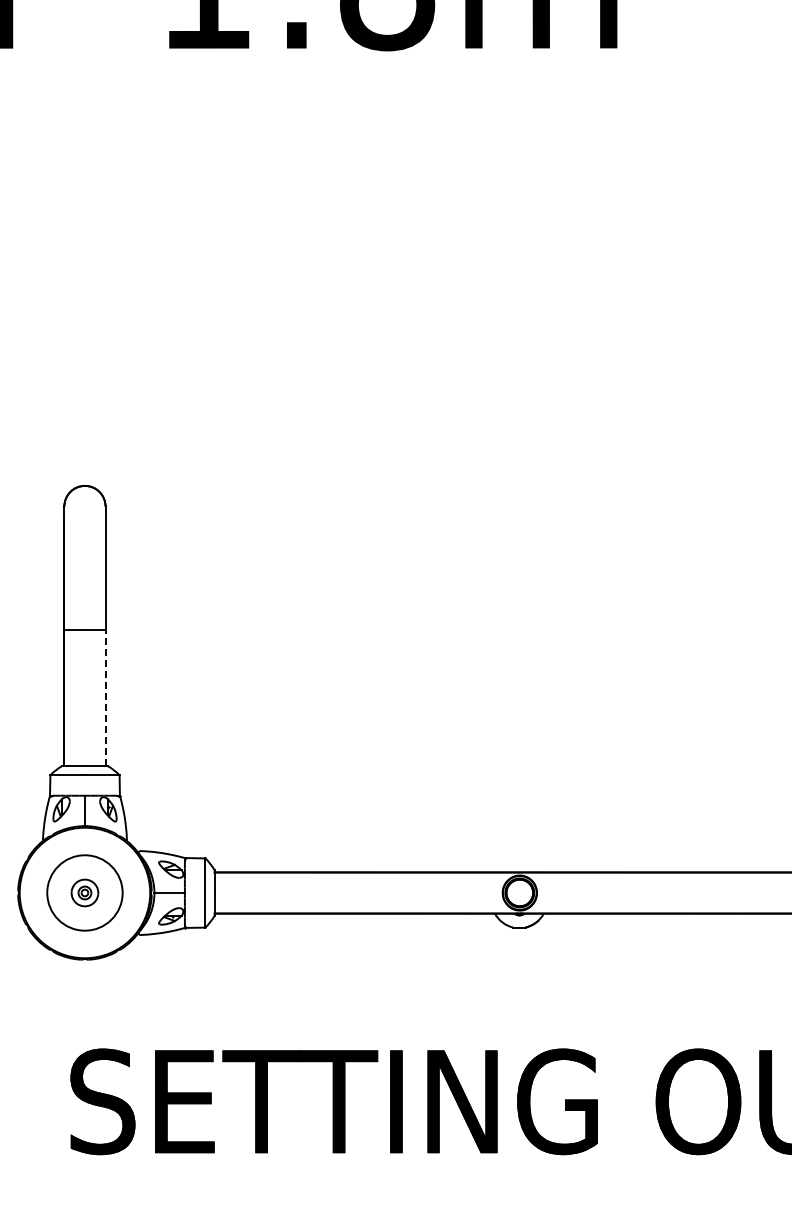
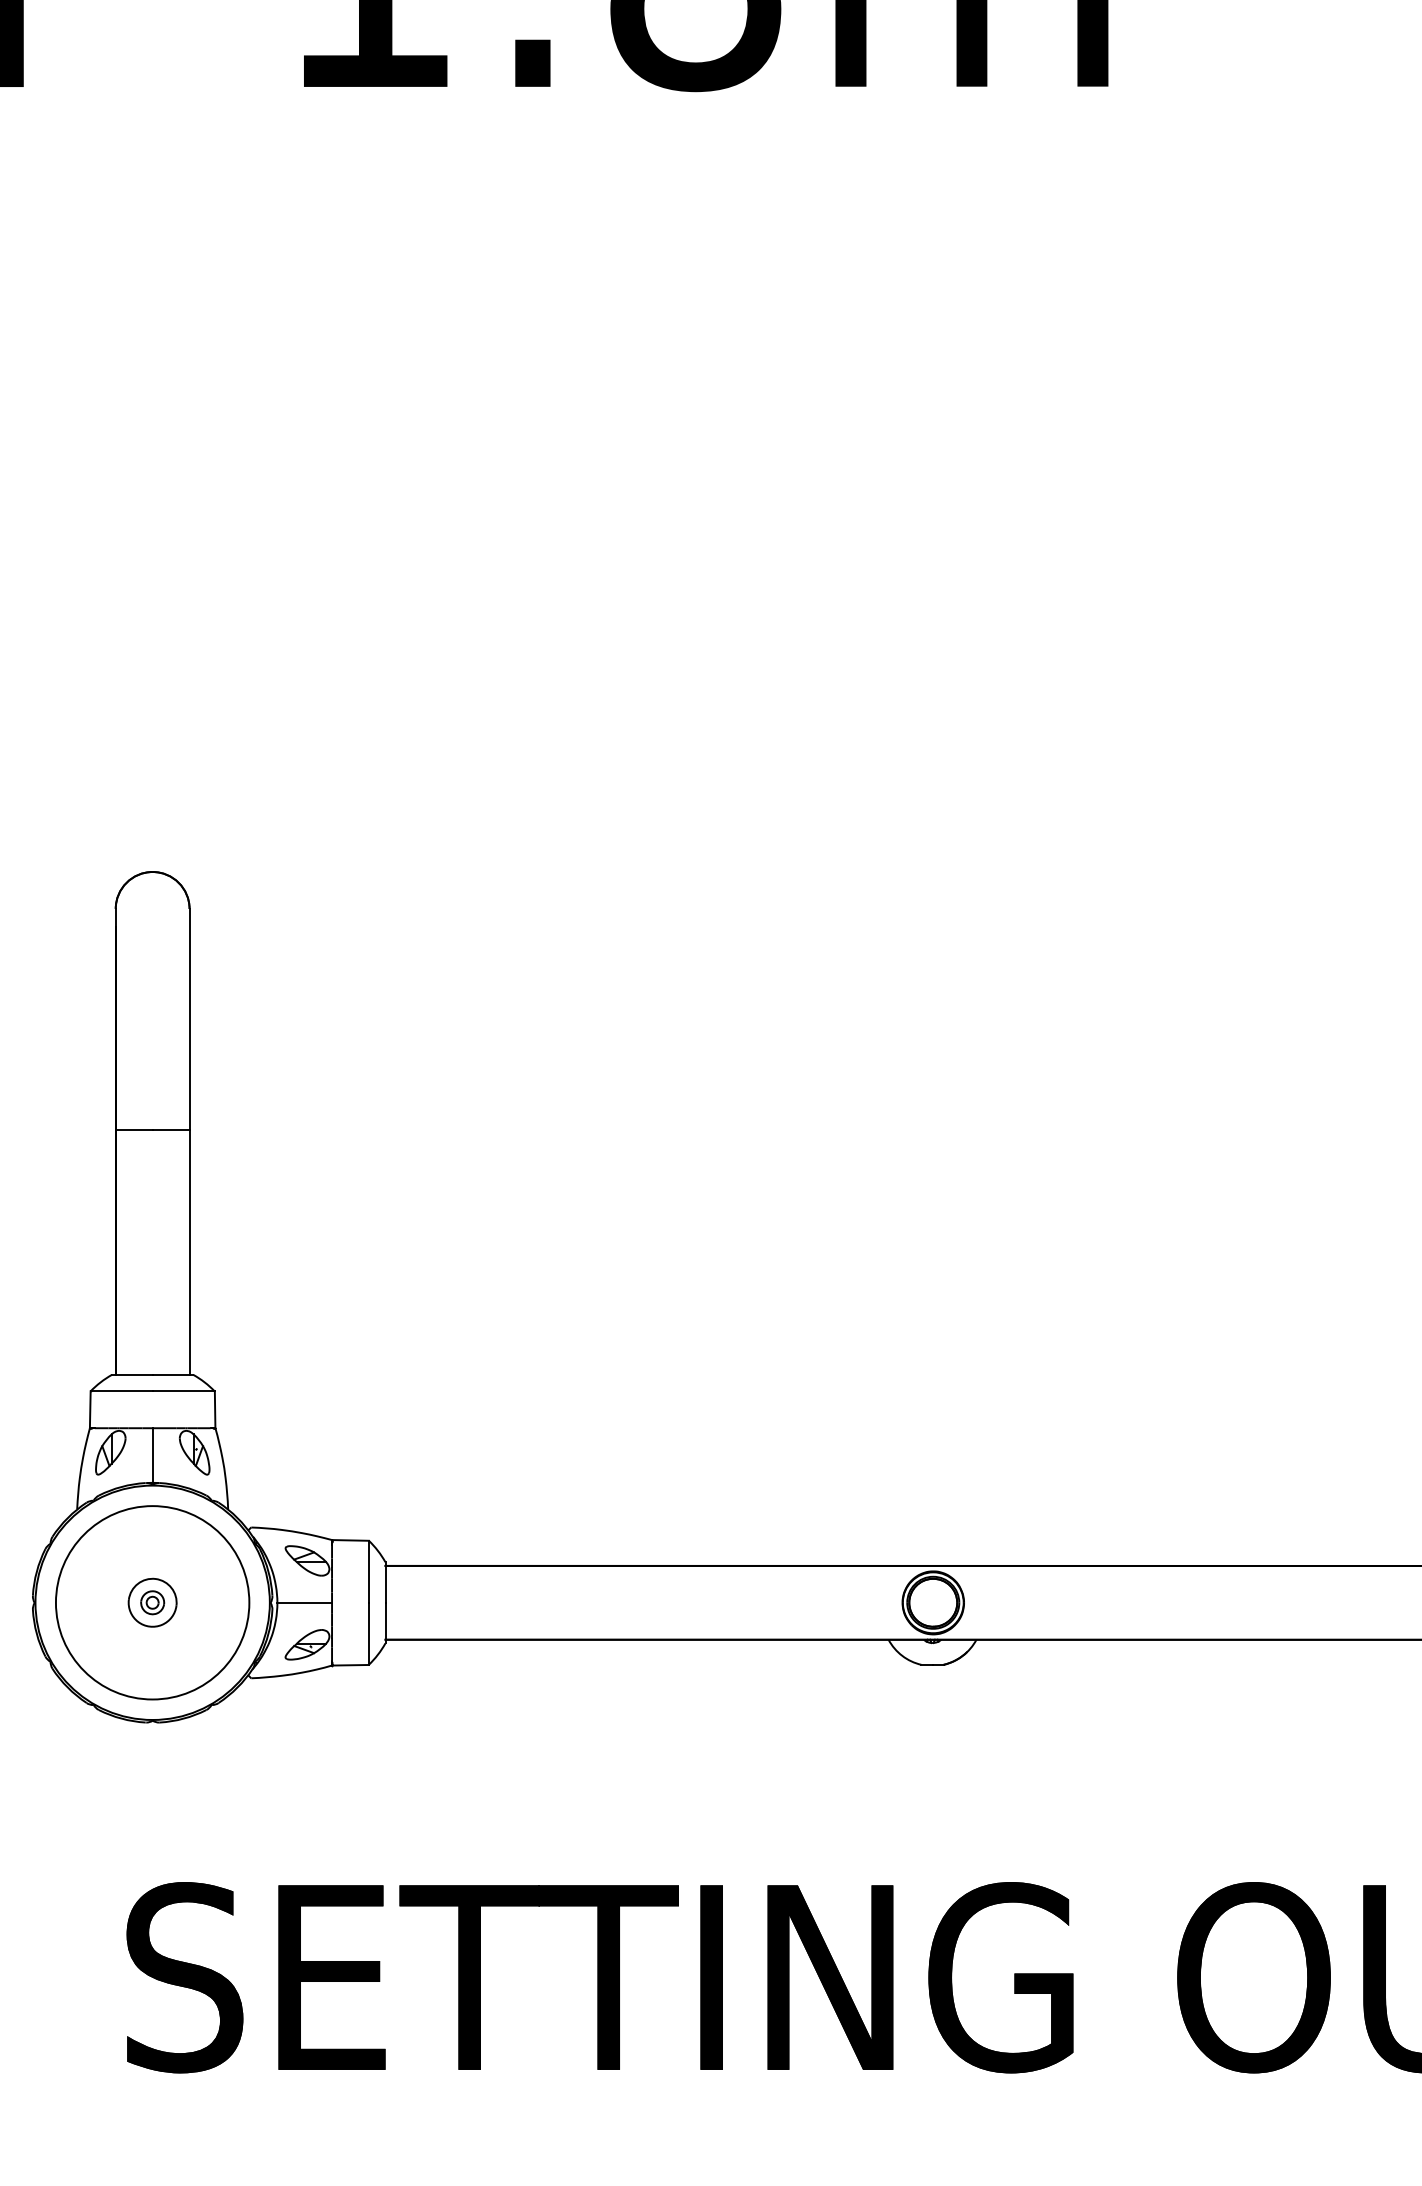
line: (105, 697) -> (189, 1251), dashed -> solid
circle: (84, 892) -> (151, 1601), size x1.43

